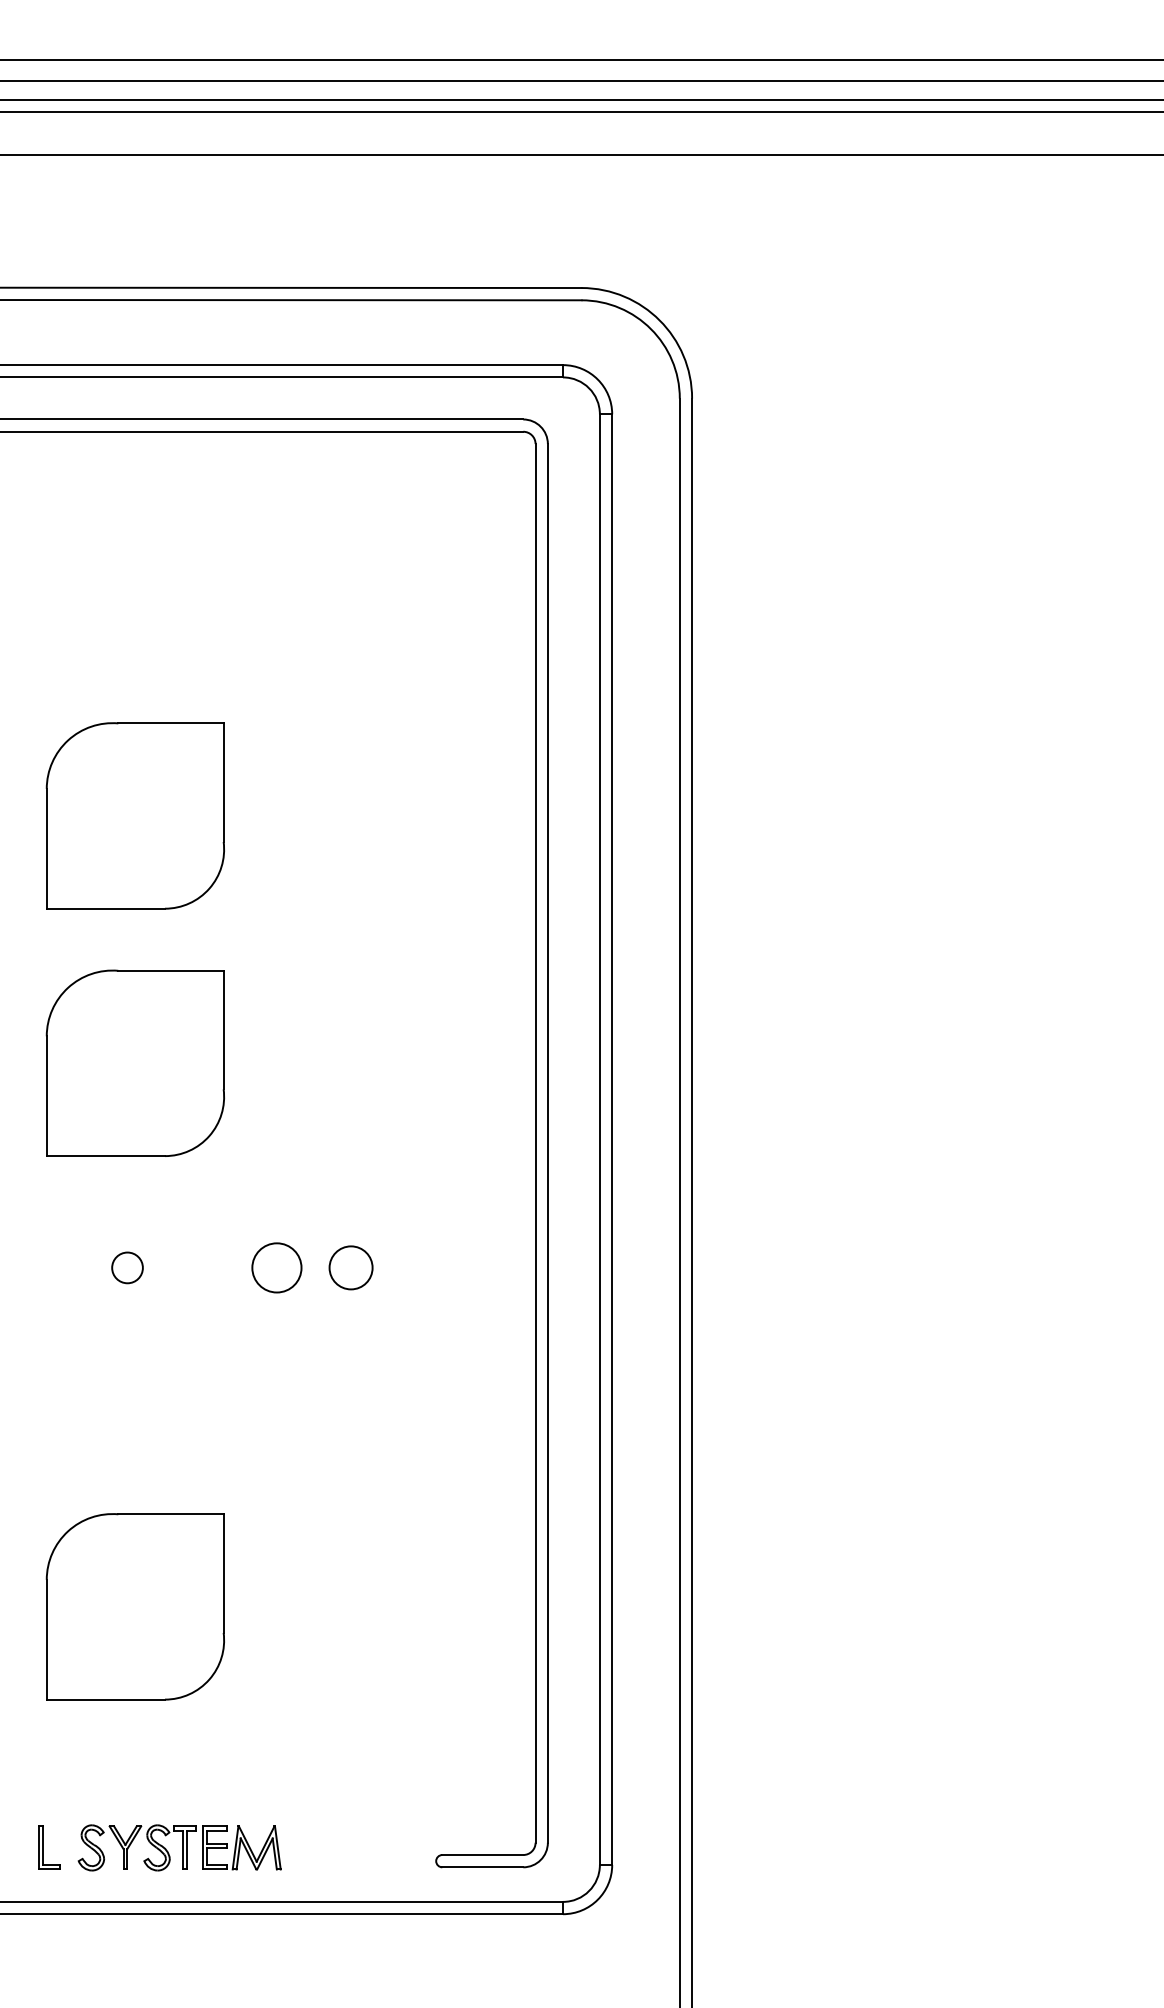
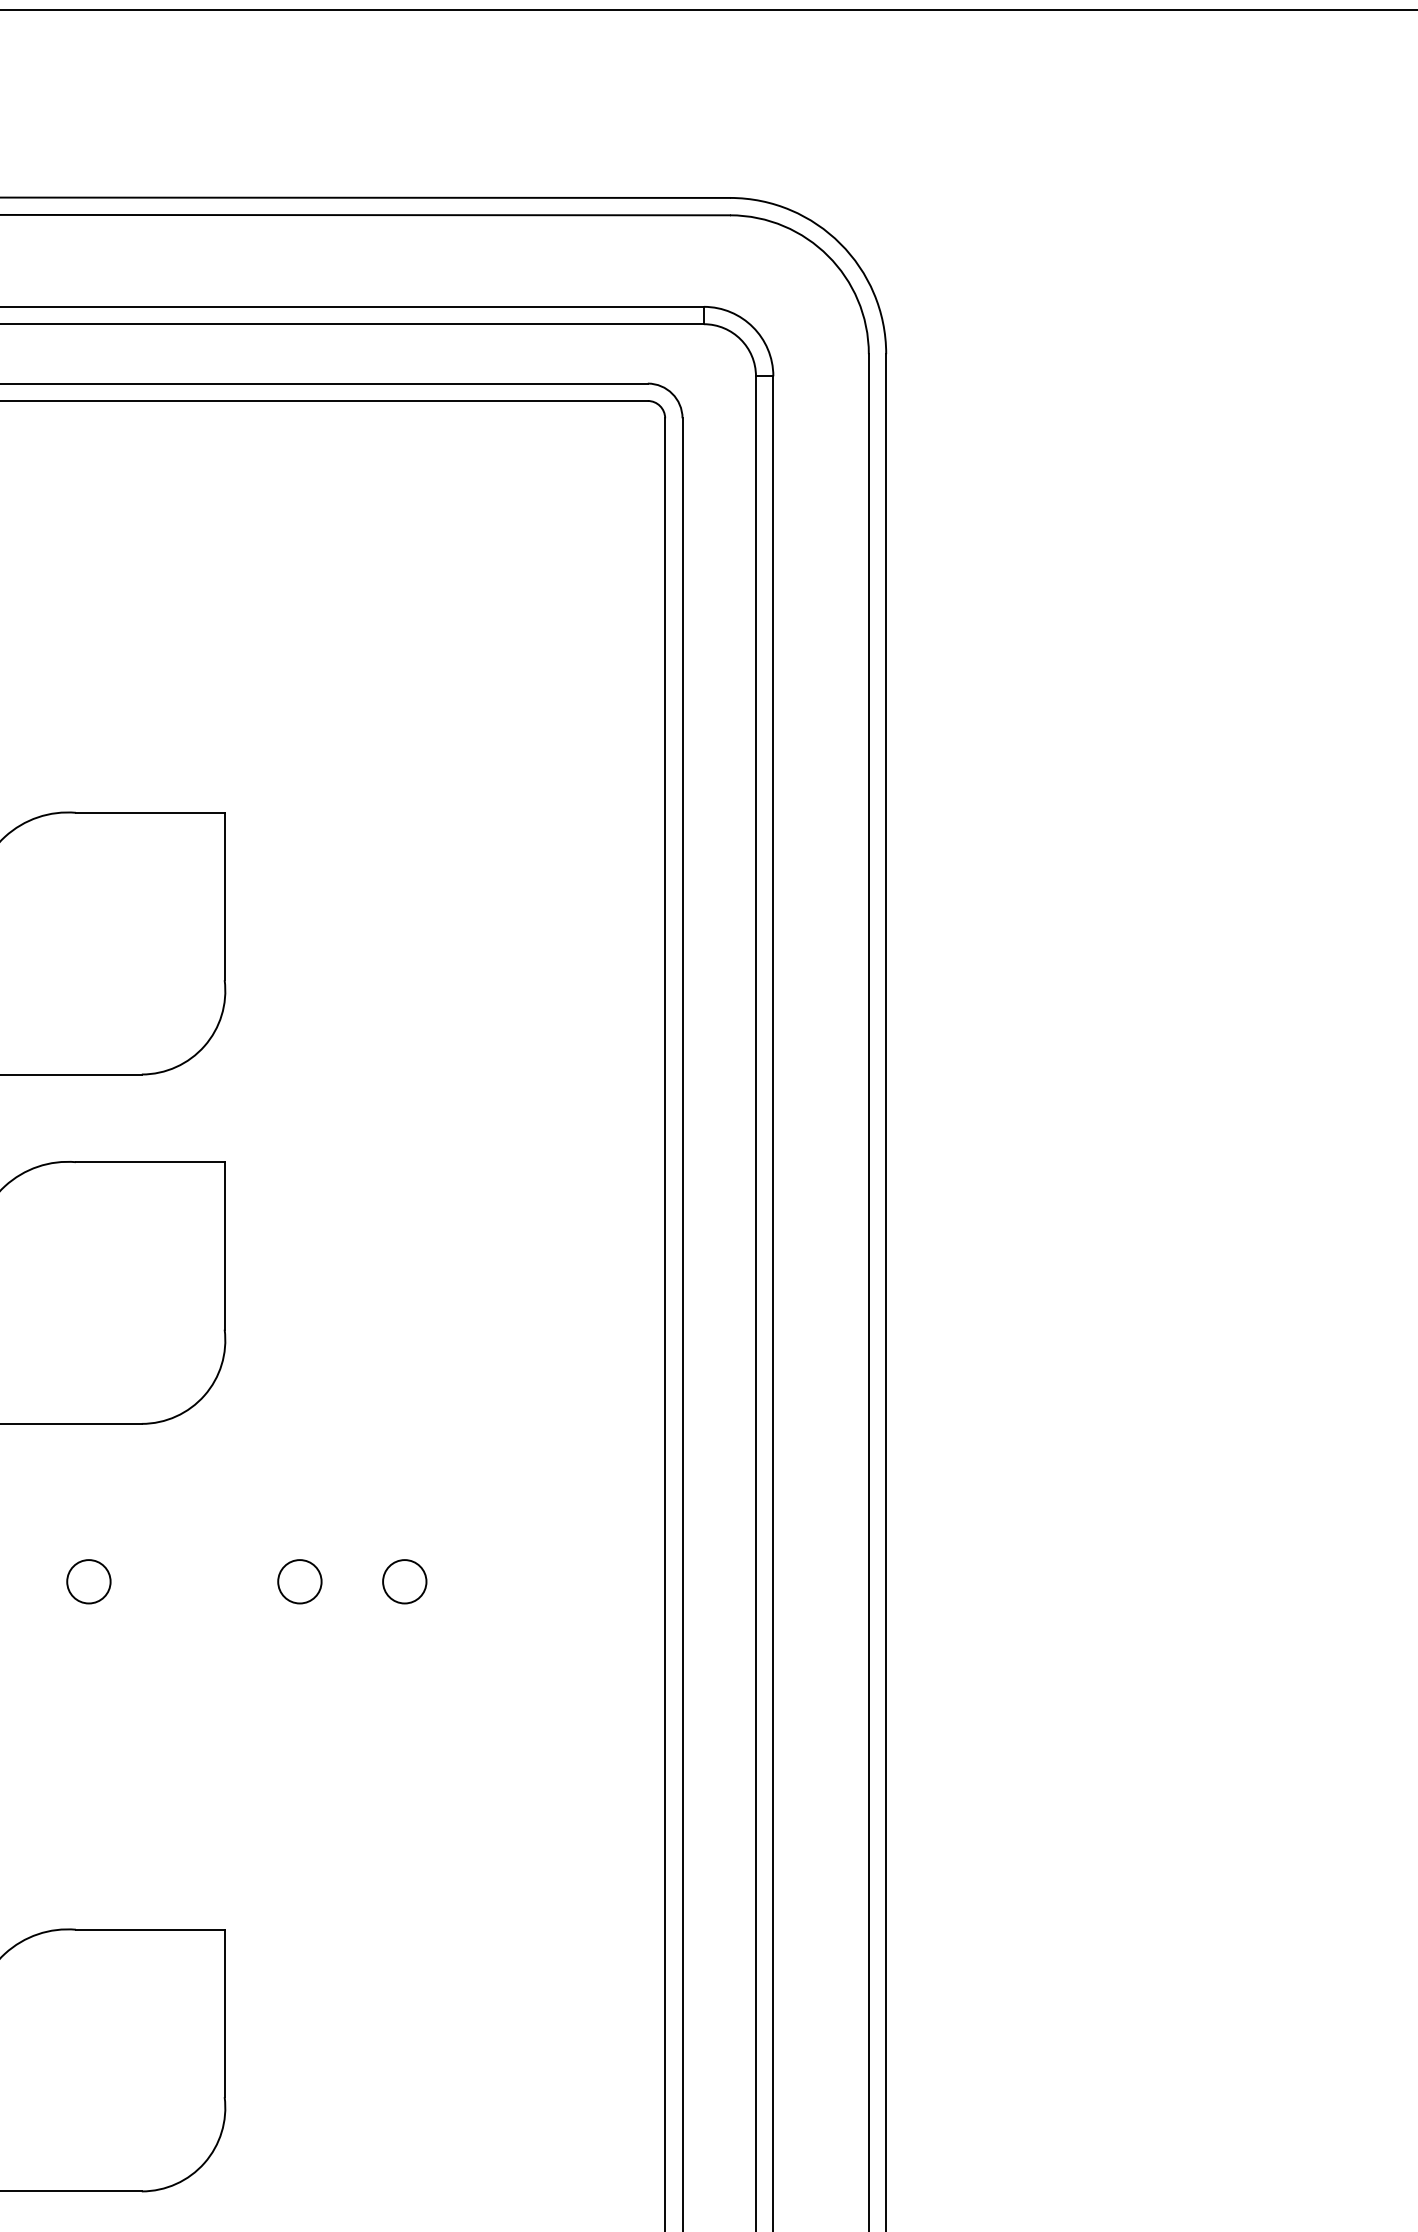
circle: (276, 1267) -> (299, 1581), size x0.62
circle: (351, 1267) -> (405, 1581), size x0.71

